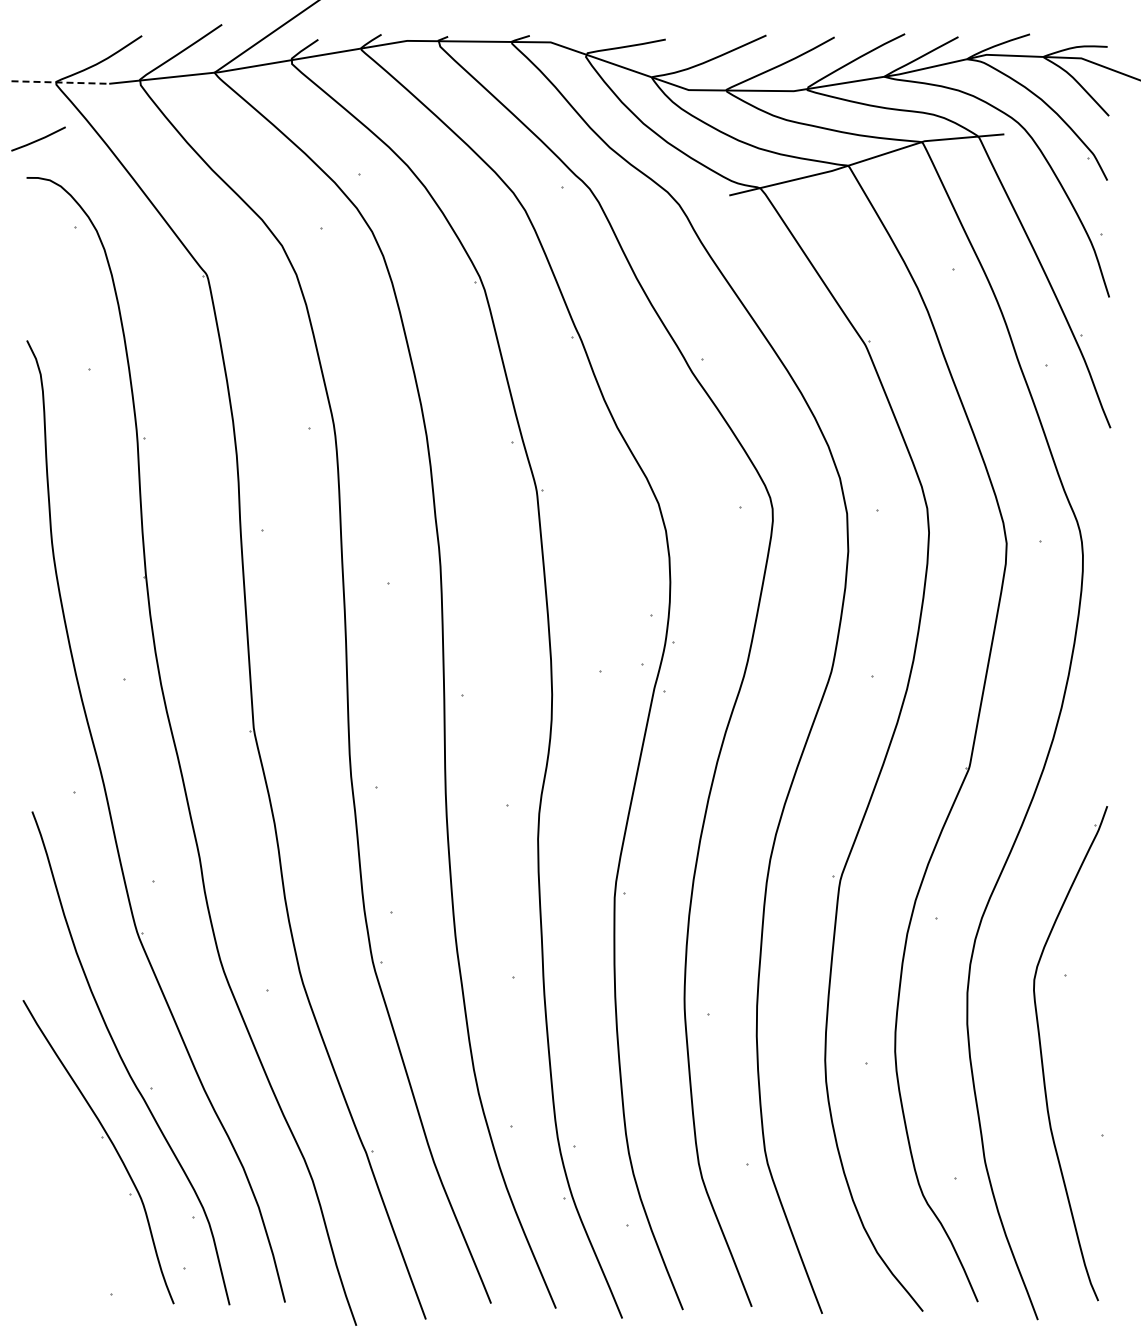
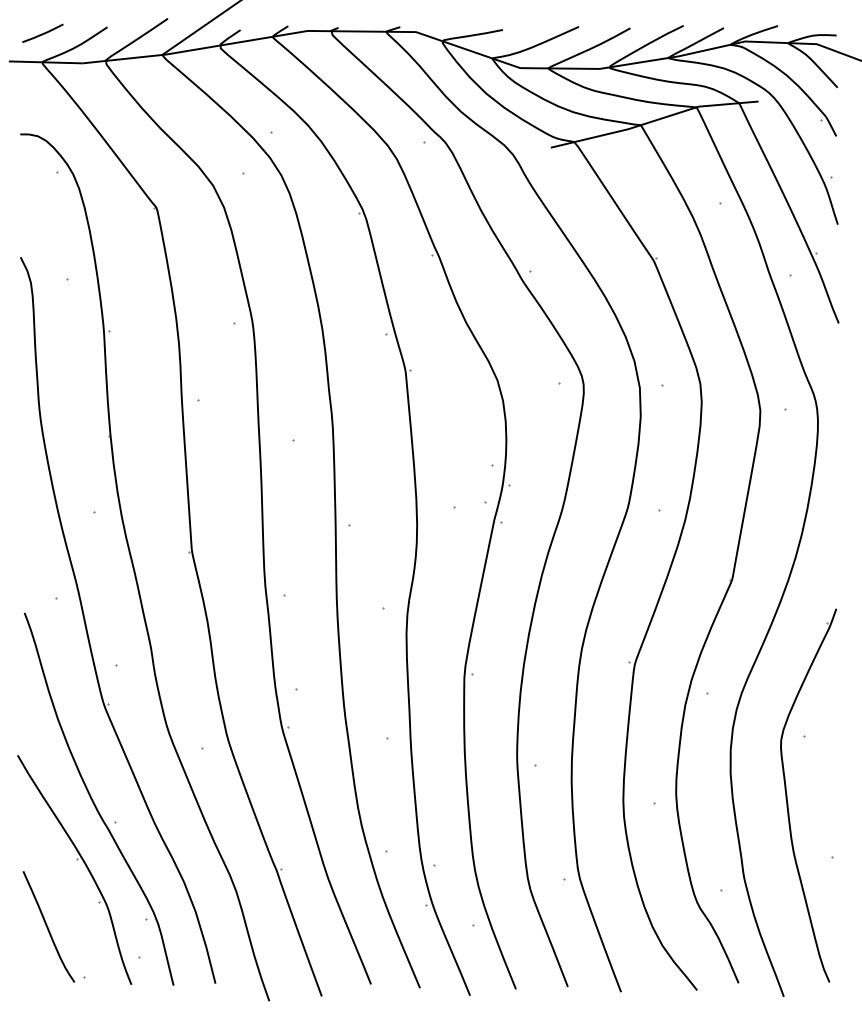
line: (60, 82) -> (45, 62), dashed -> solid
line: (39, 138) -> (43, 32), moved
curve: (63, 1227) -> (48, 926), added

